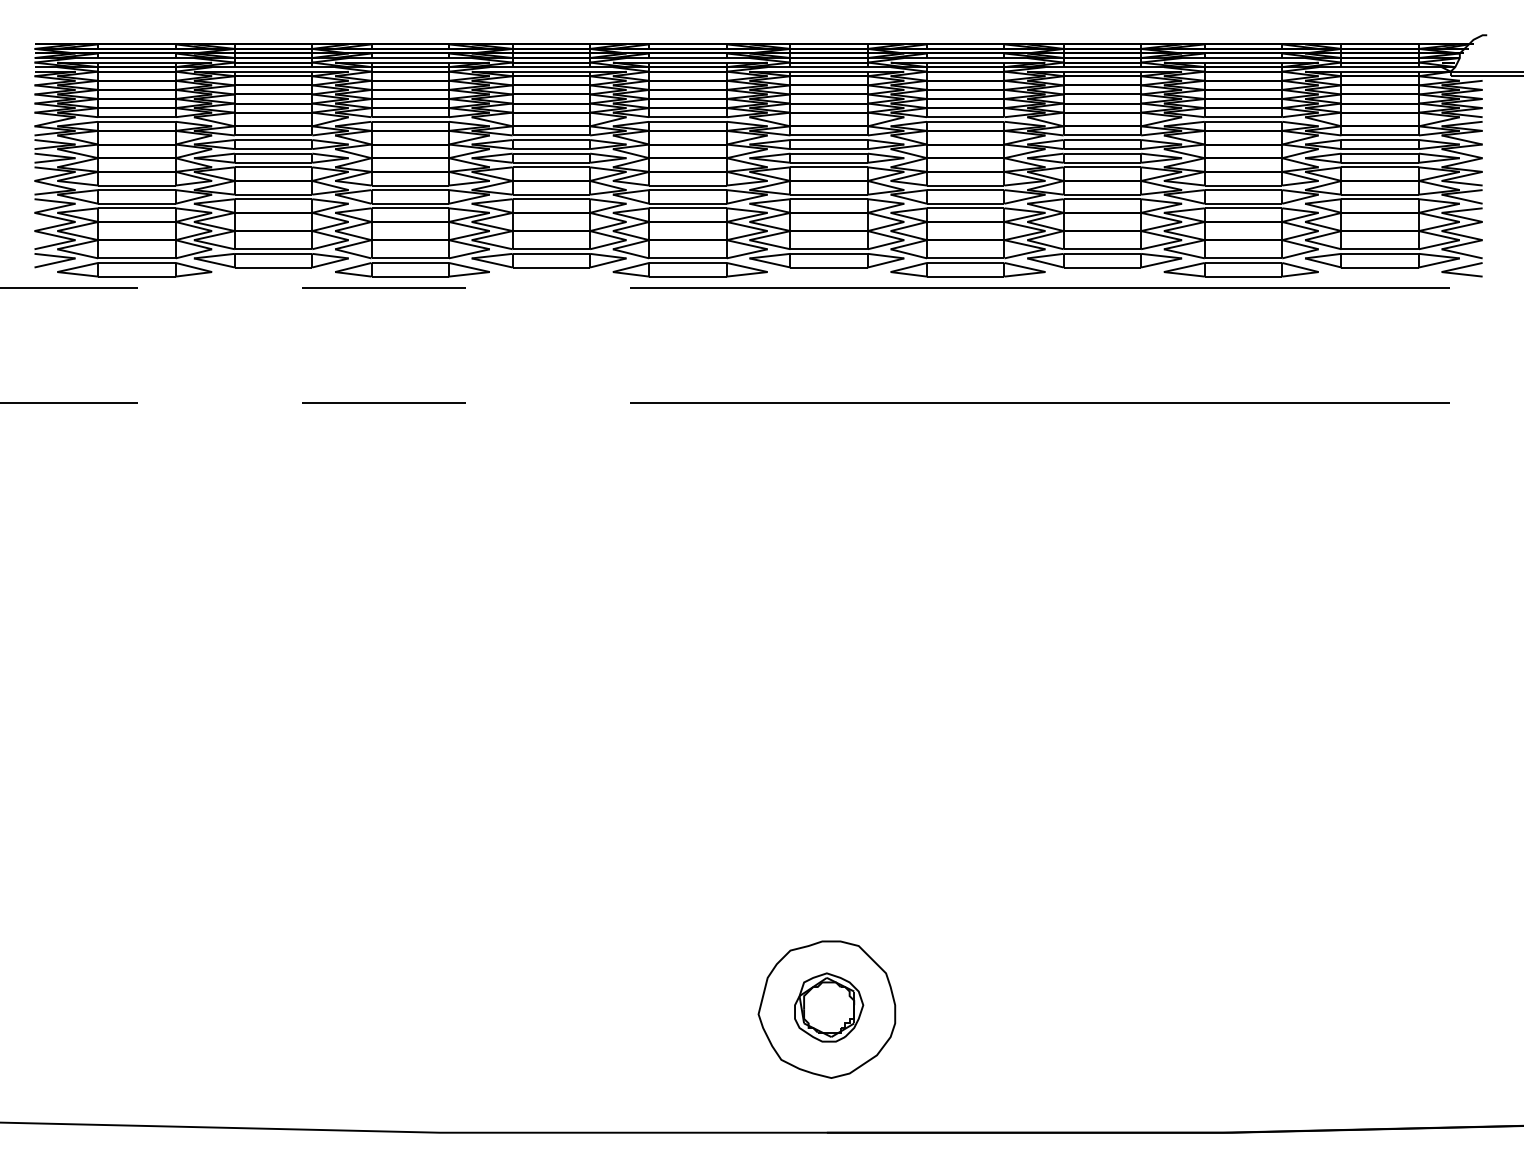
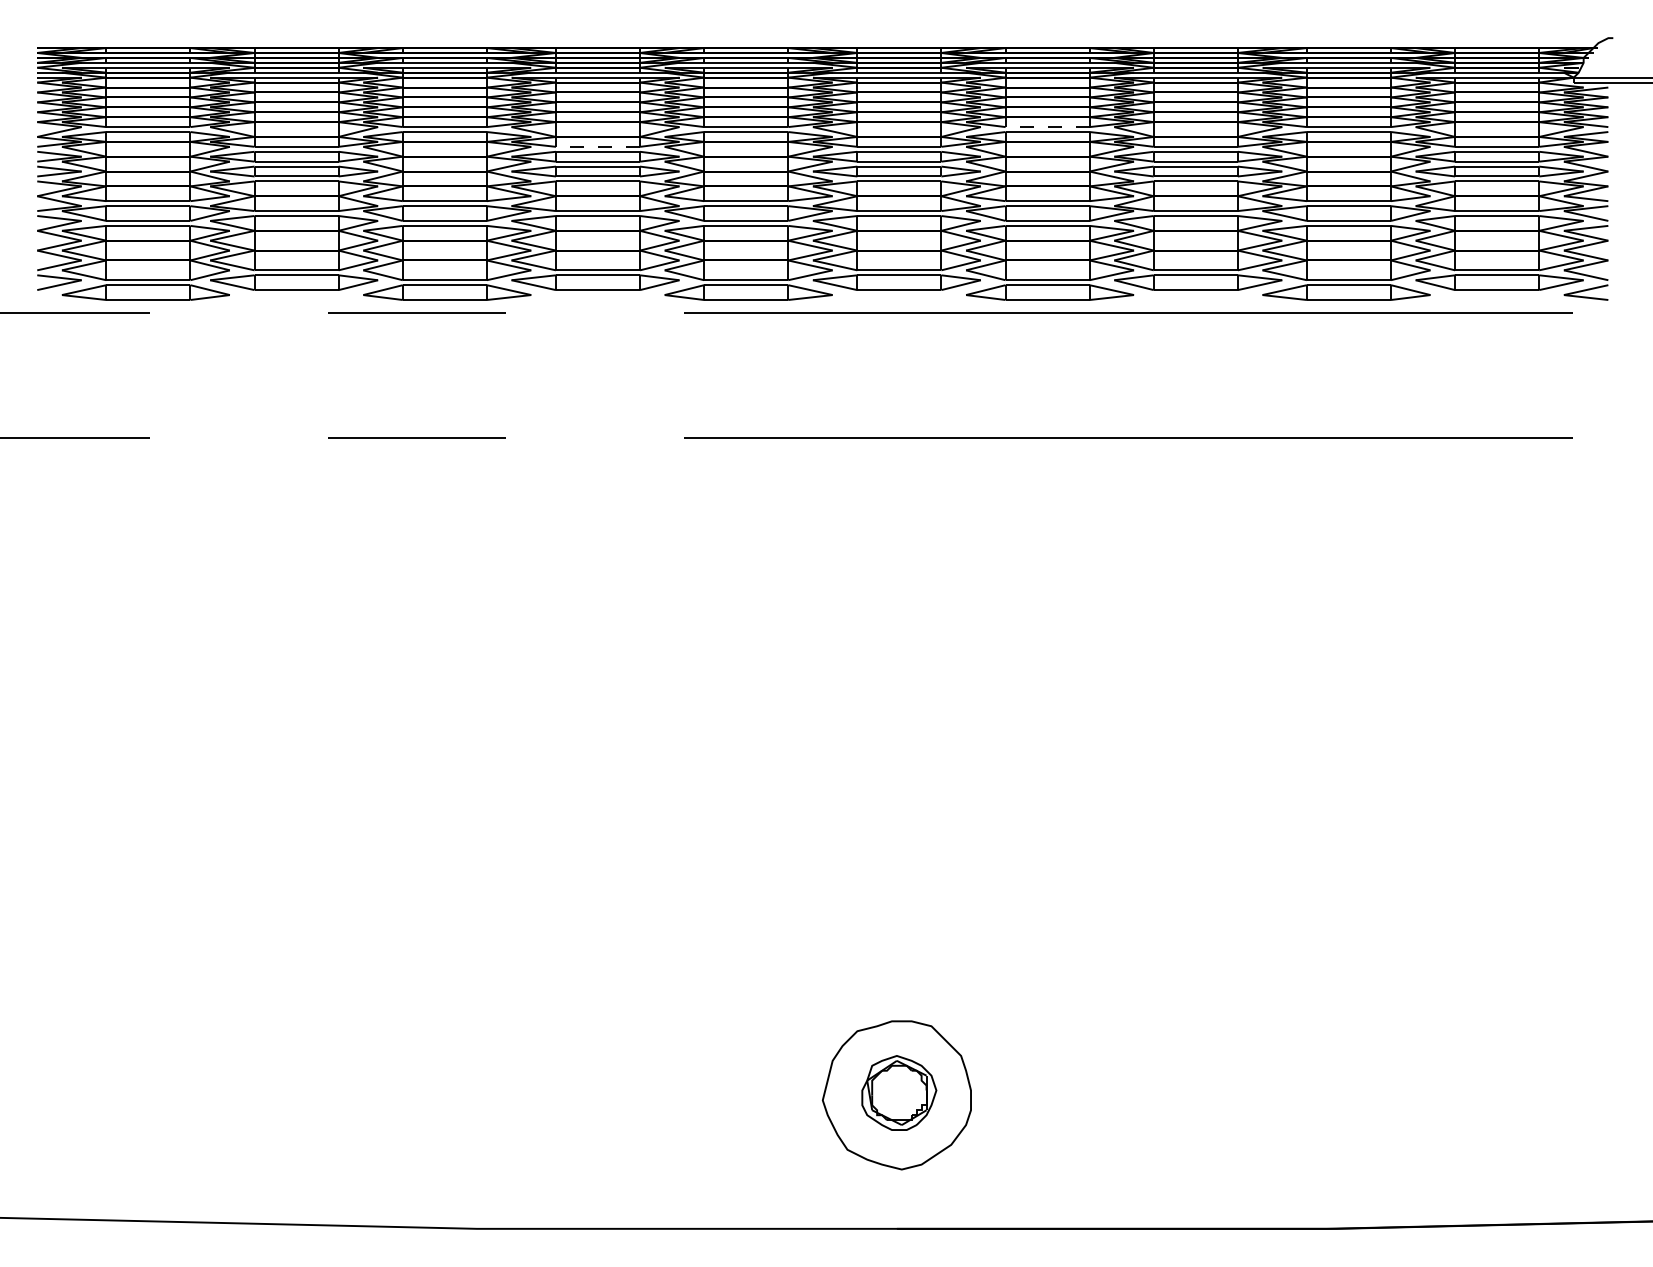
line: (965, 117) -> (1047, 127), solid -> dashed
line: (550, 135) -> (597, 146), solid -> dashed

